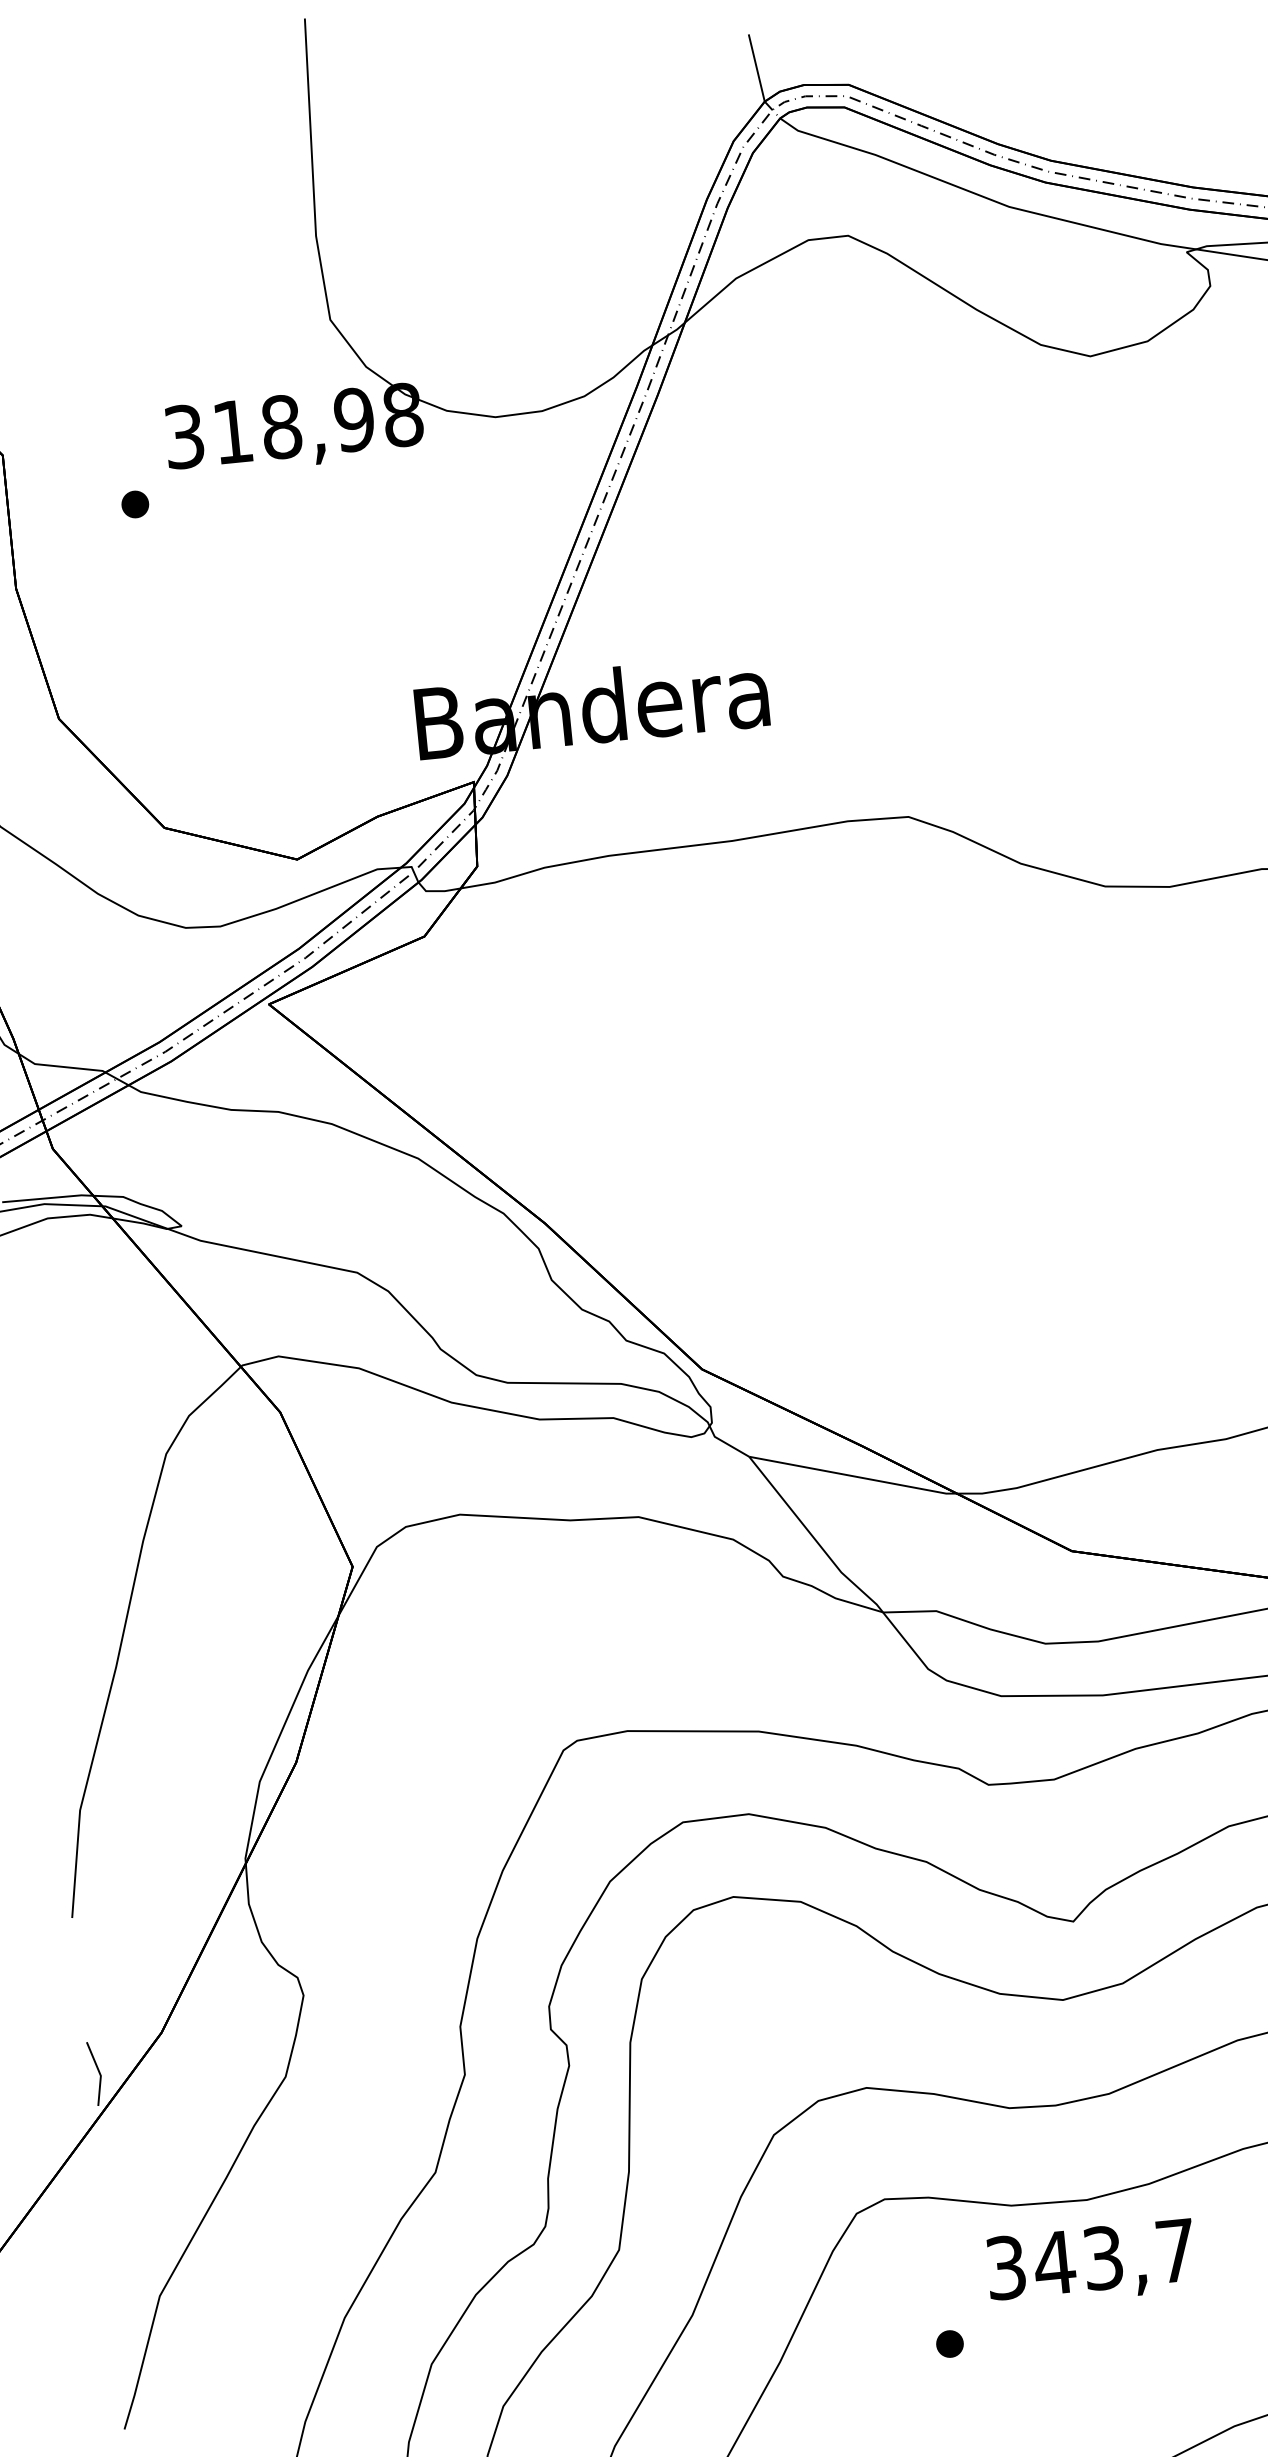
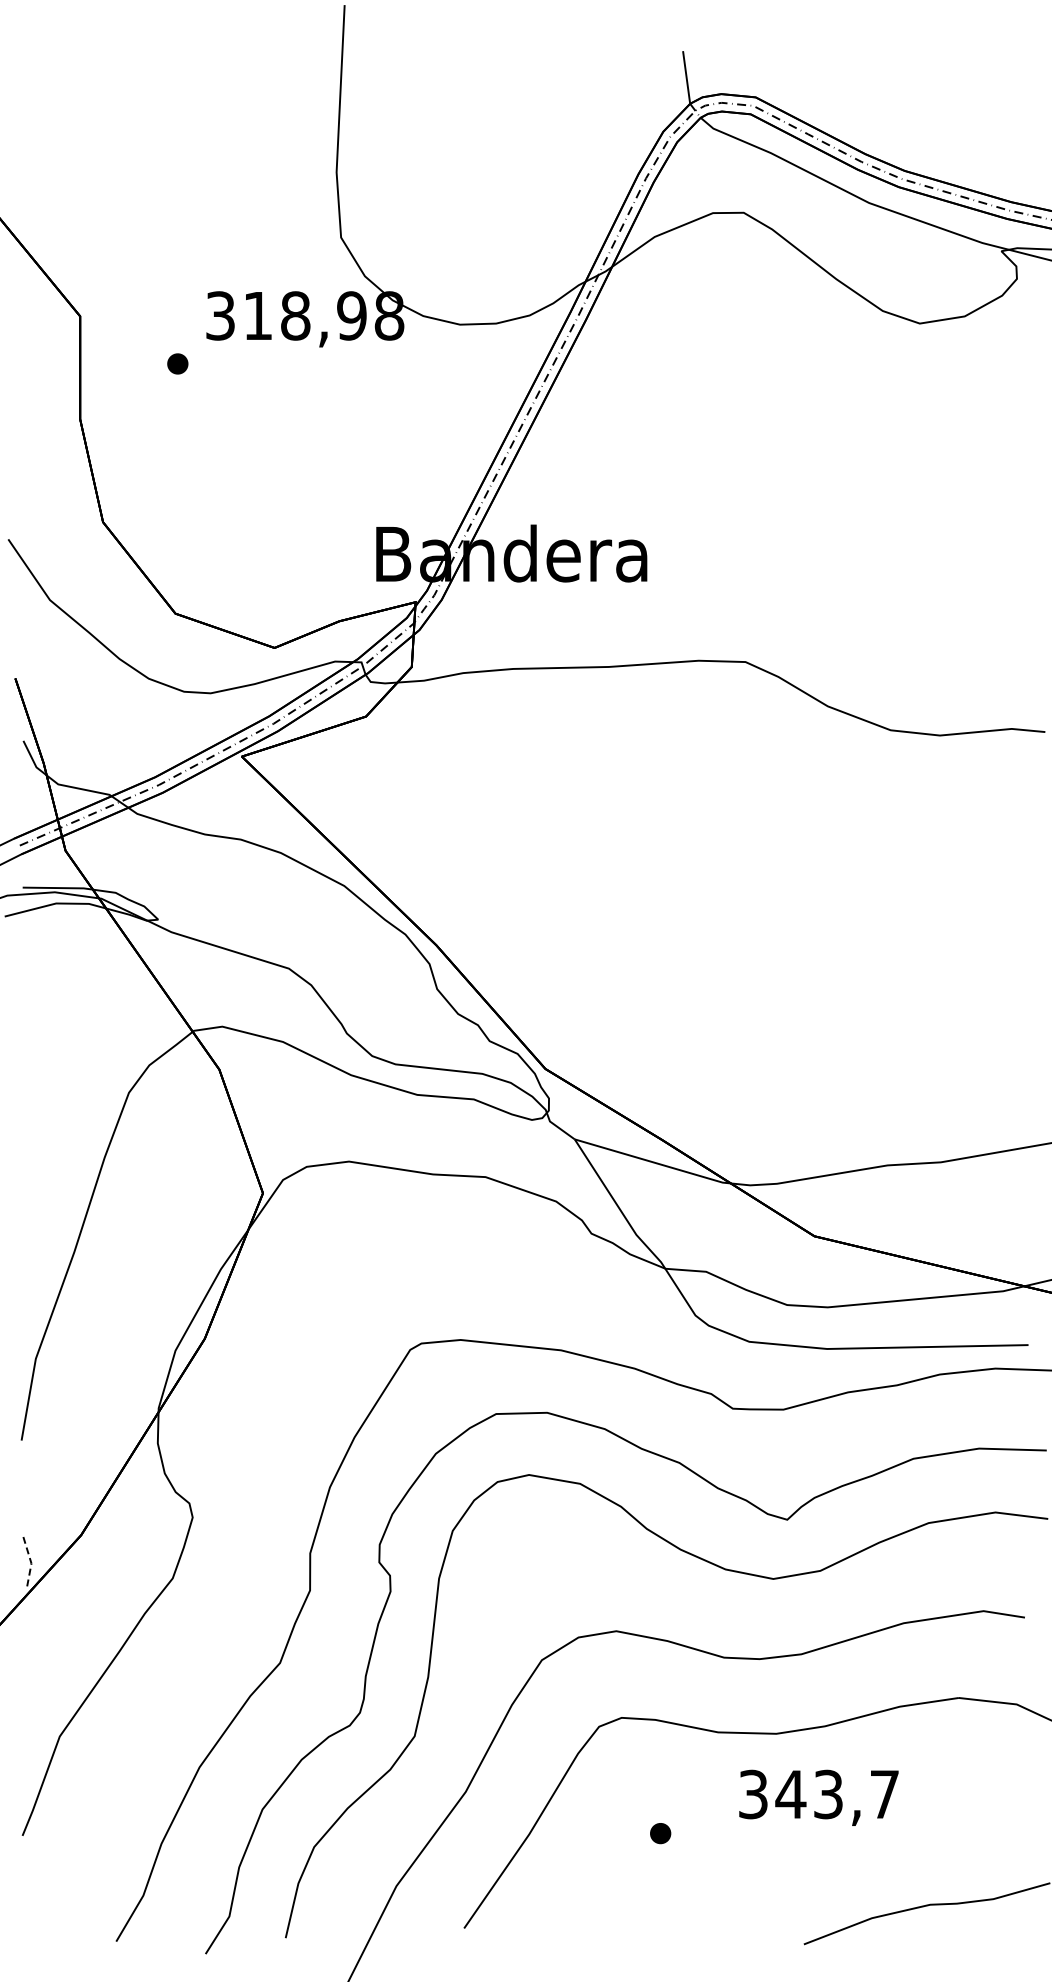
line: (99, 2073) -> (30, 1561), solid -> dashed
text: (1090, 2263) -> (818, 1797), moved

